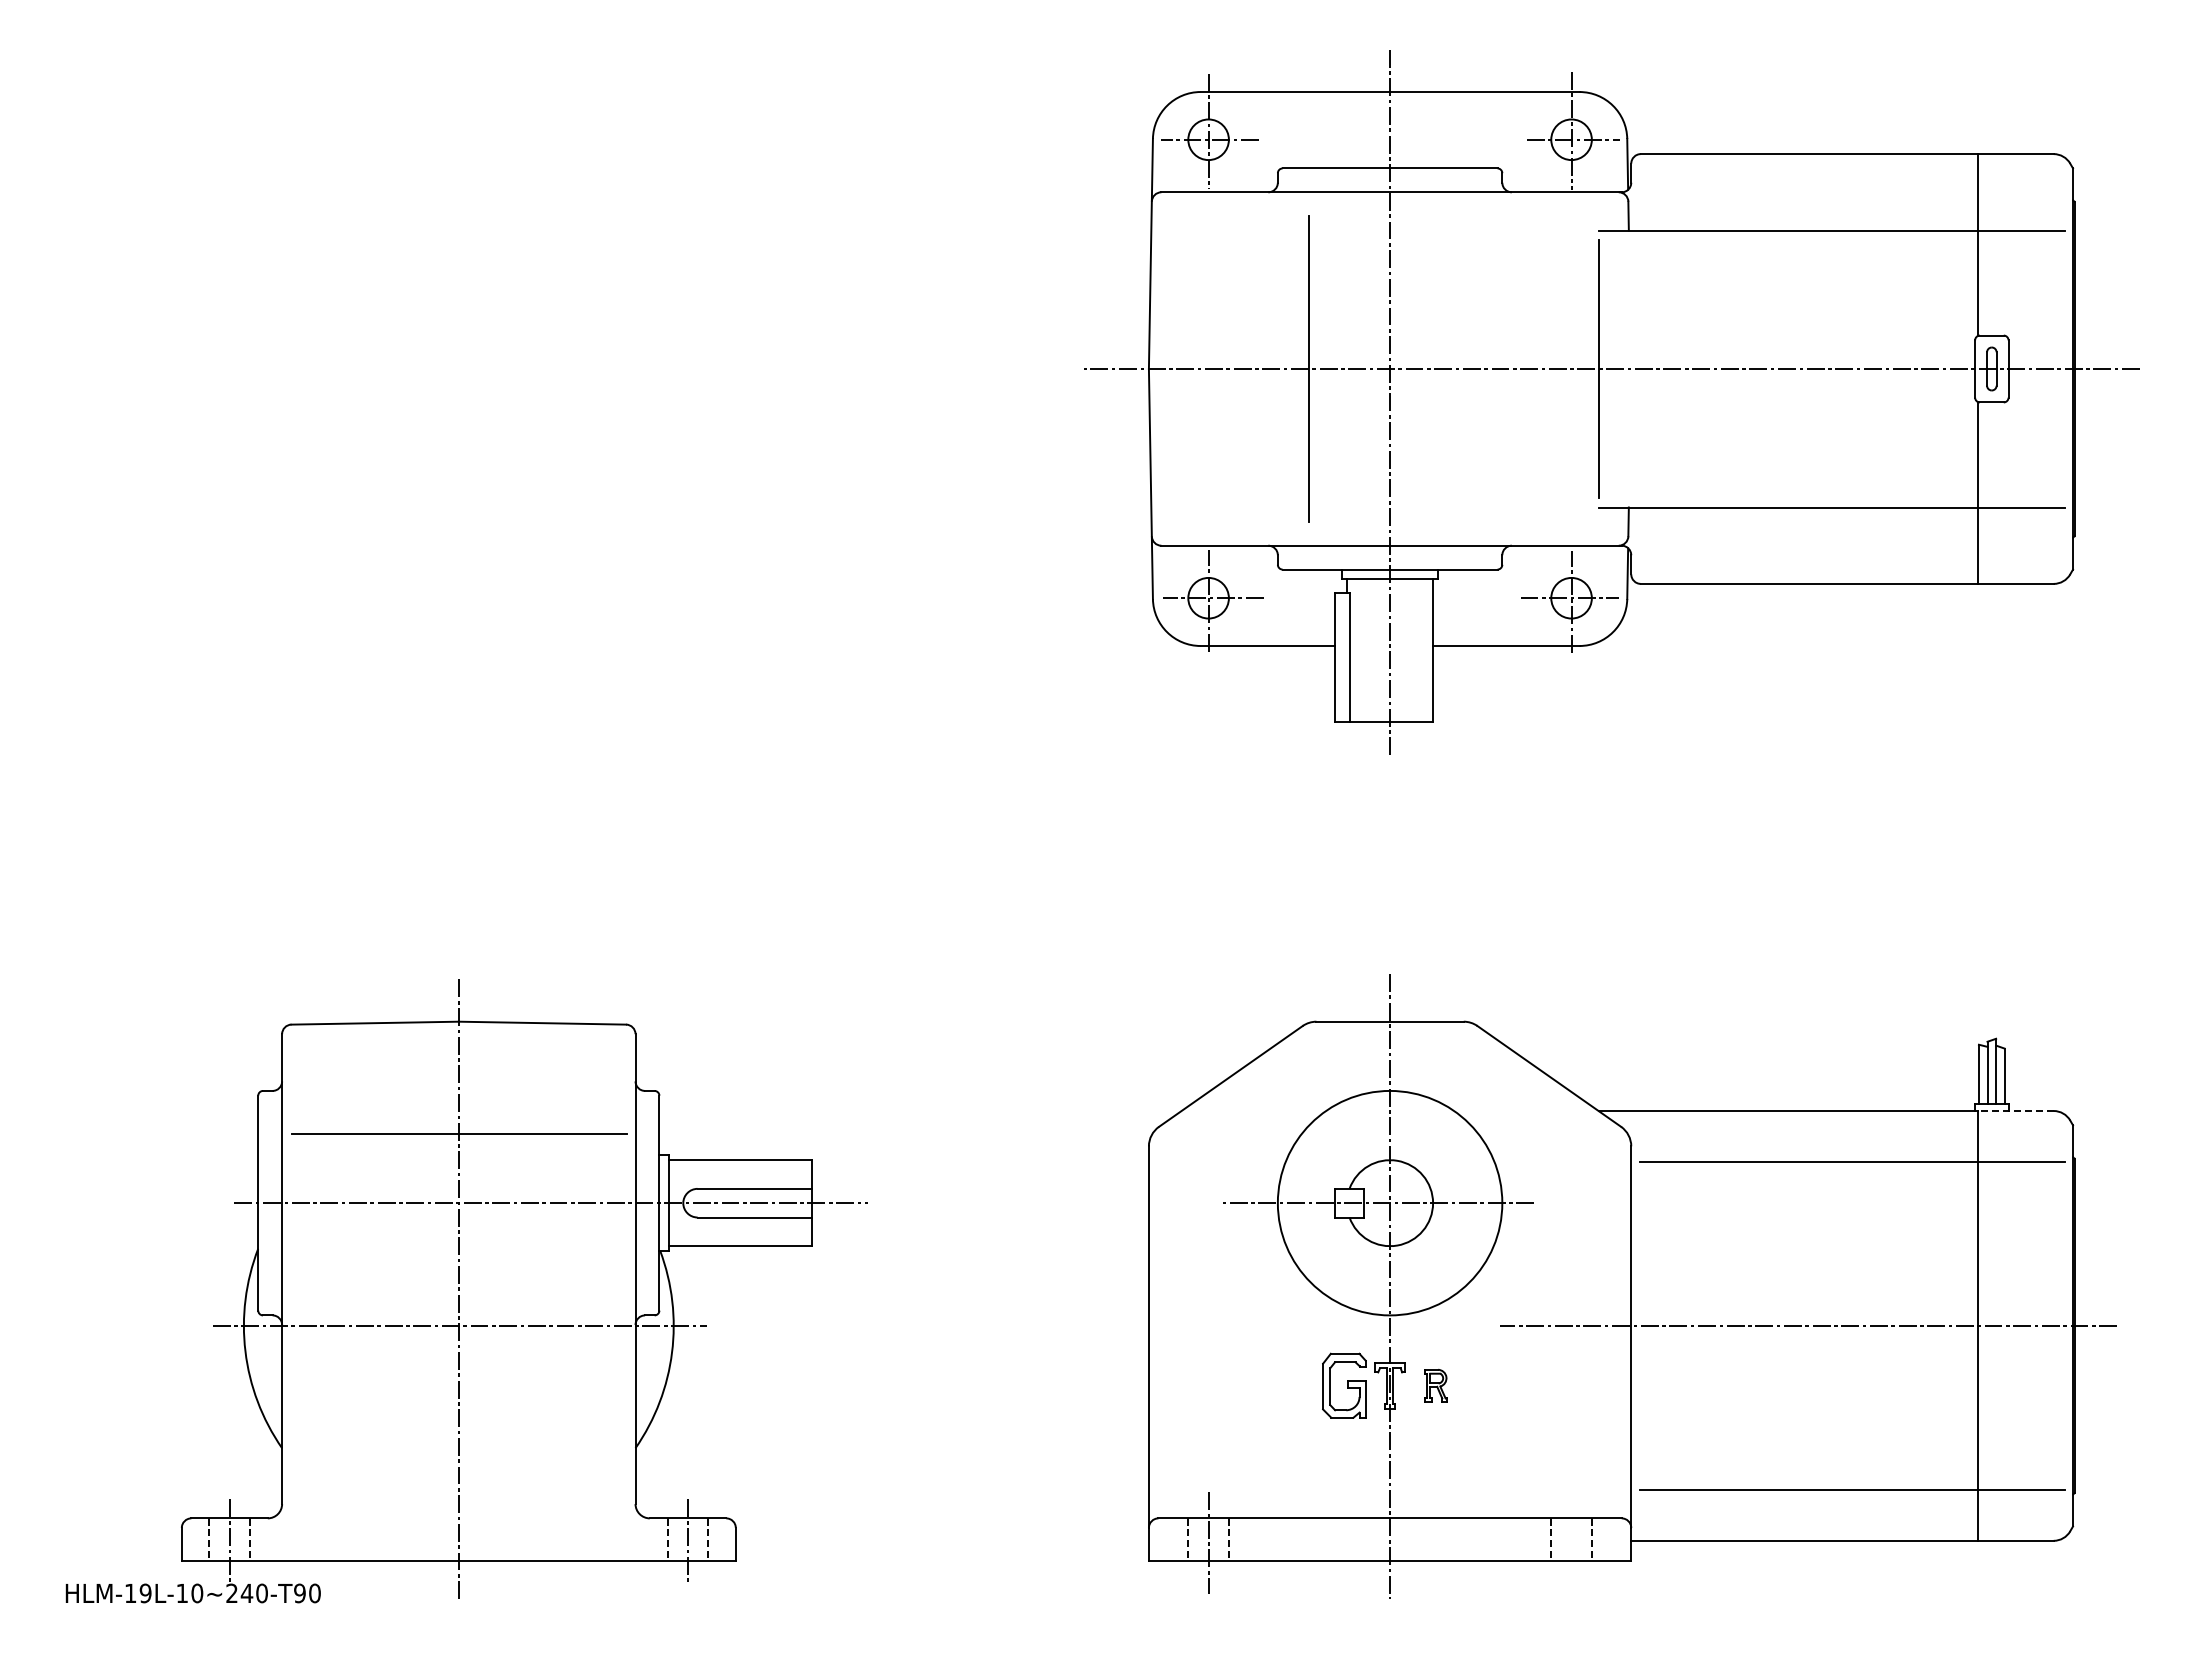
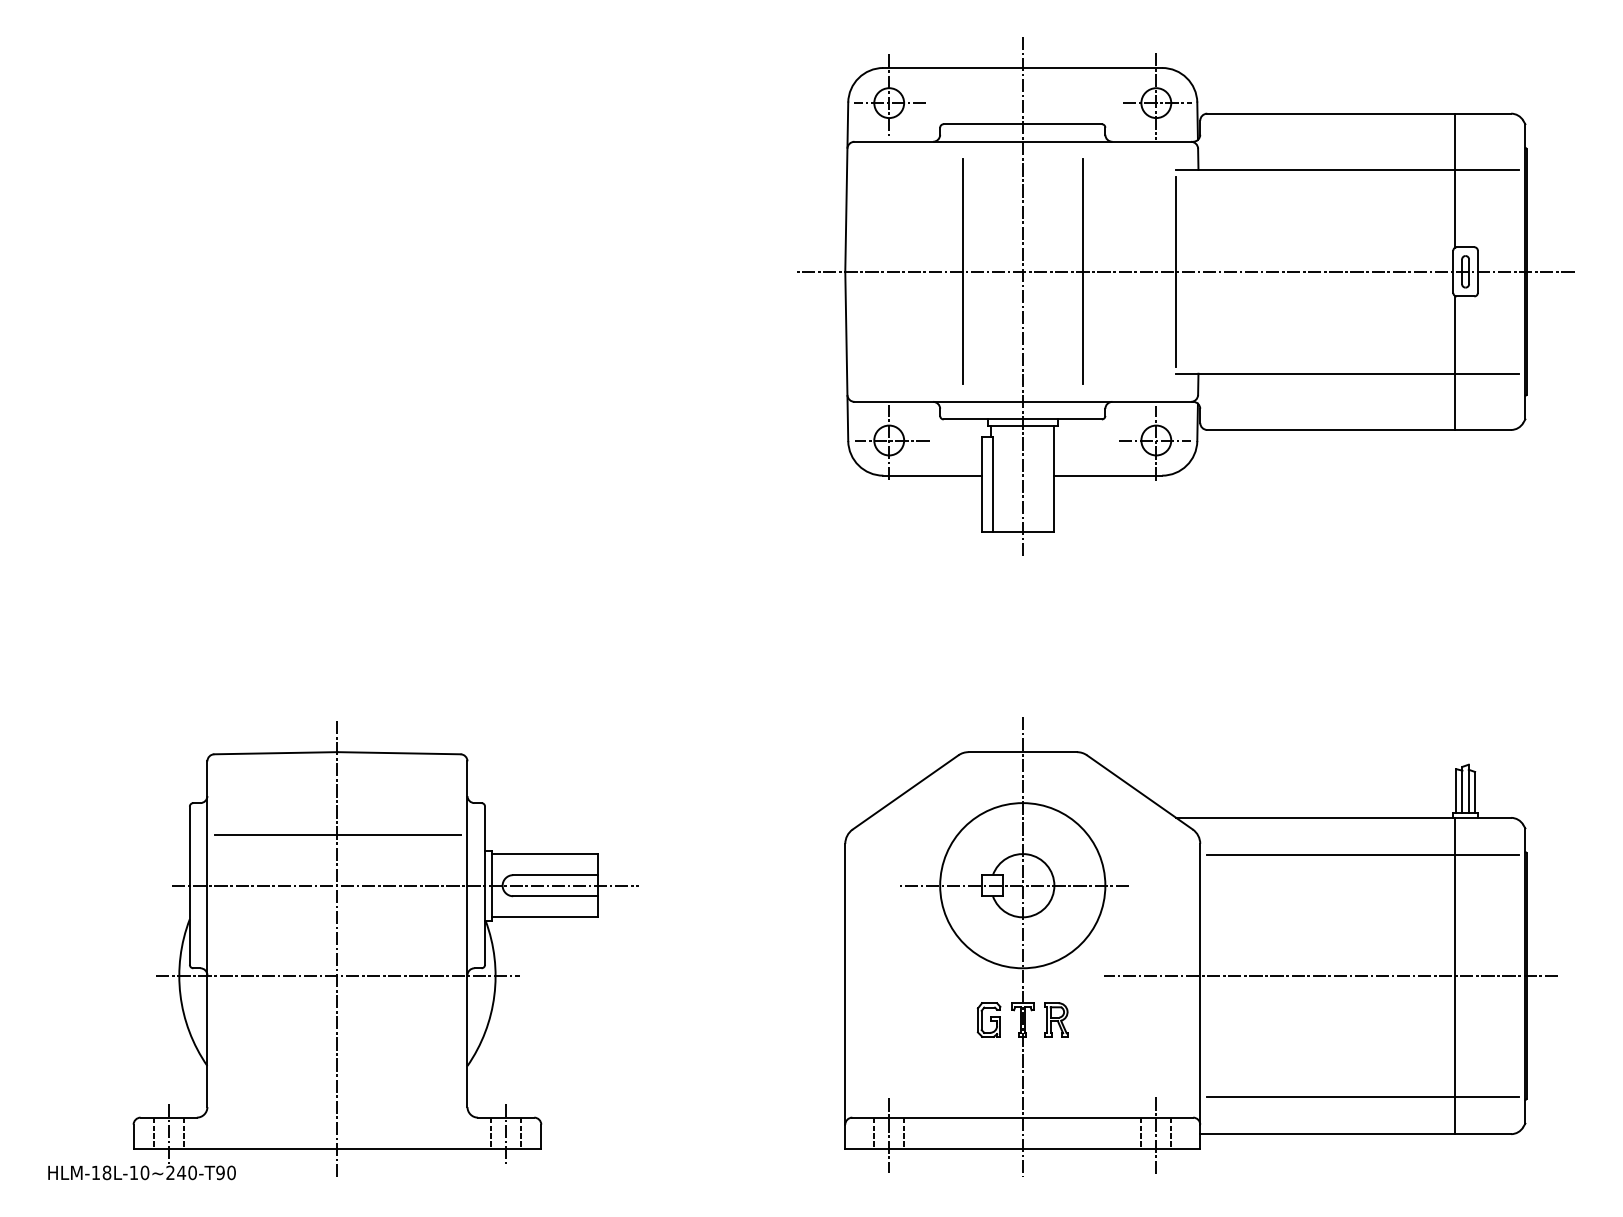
line: (1471, 368) -> (1082, 271), added
line: (2015, 1111) -> (1483, 818), dashed -> solid
part: (1344, 1385) -> (989, 1019), size x0.71
part: (1435, 1385) -> (1056, 1019), size x1.43
line: (1571, 1543) -> (1156, 1136), added
text: (145, 1593) -> (106, 1172), HLM-19L-10~240-T90 -> HLM-18L-10~240-T90

